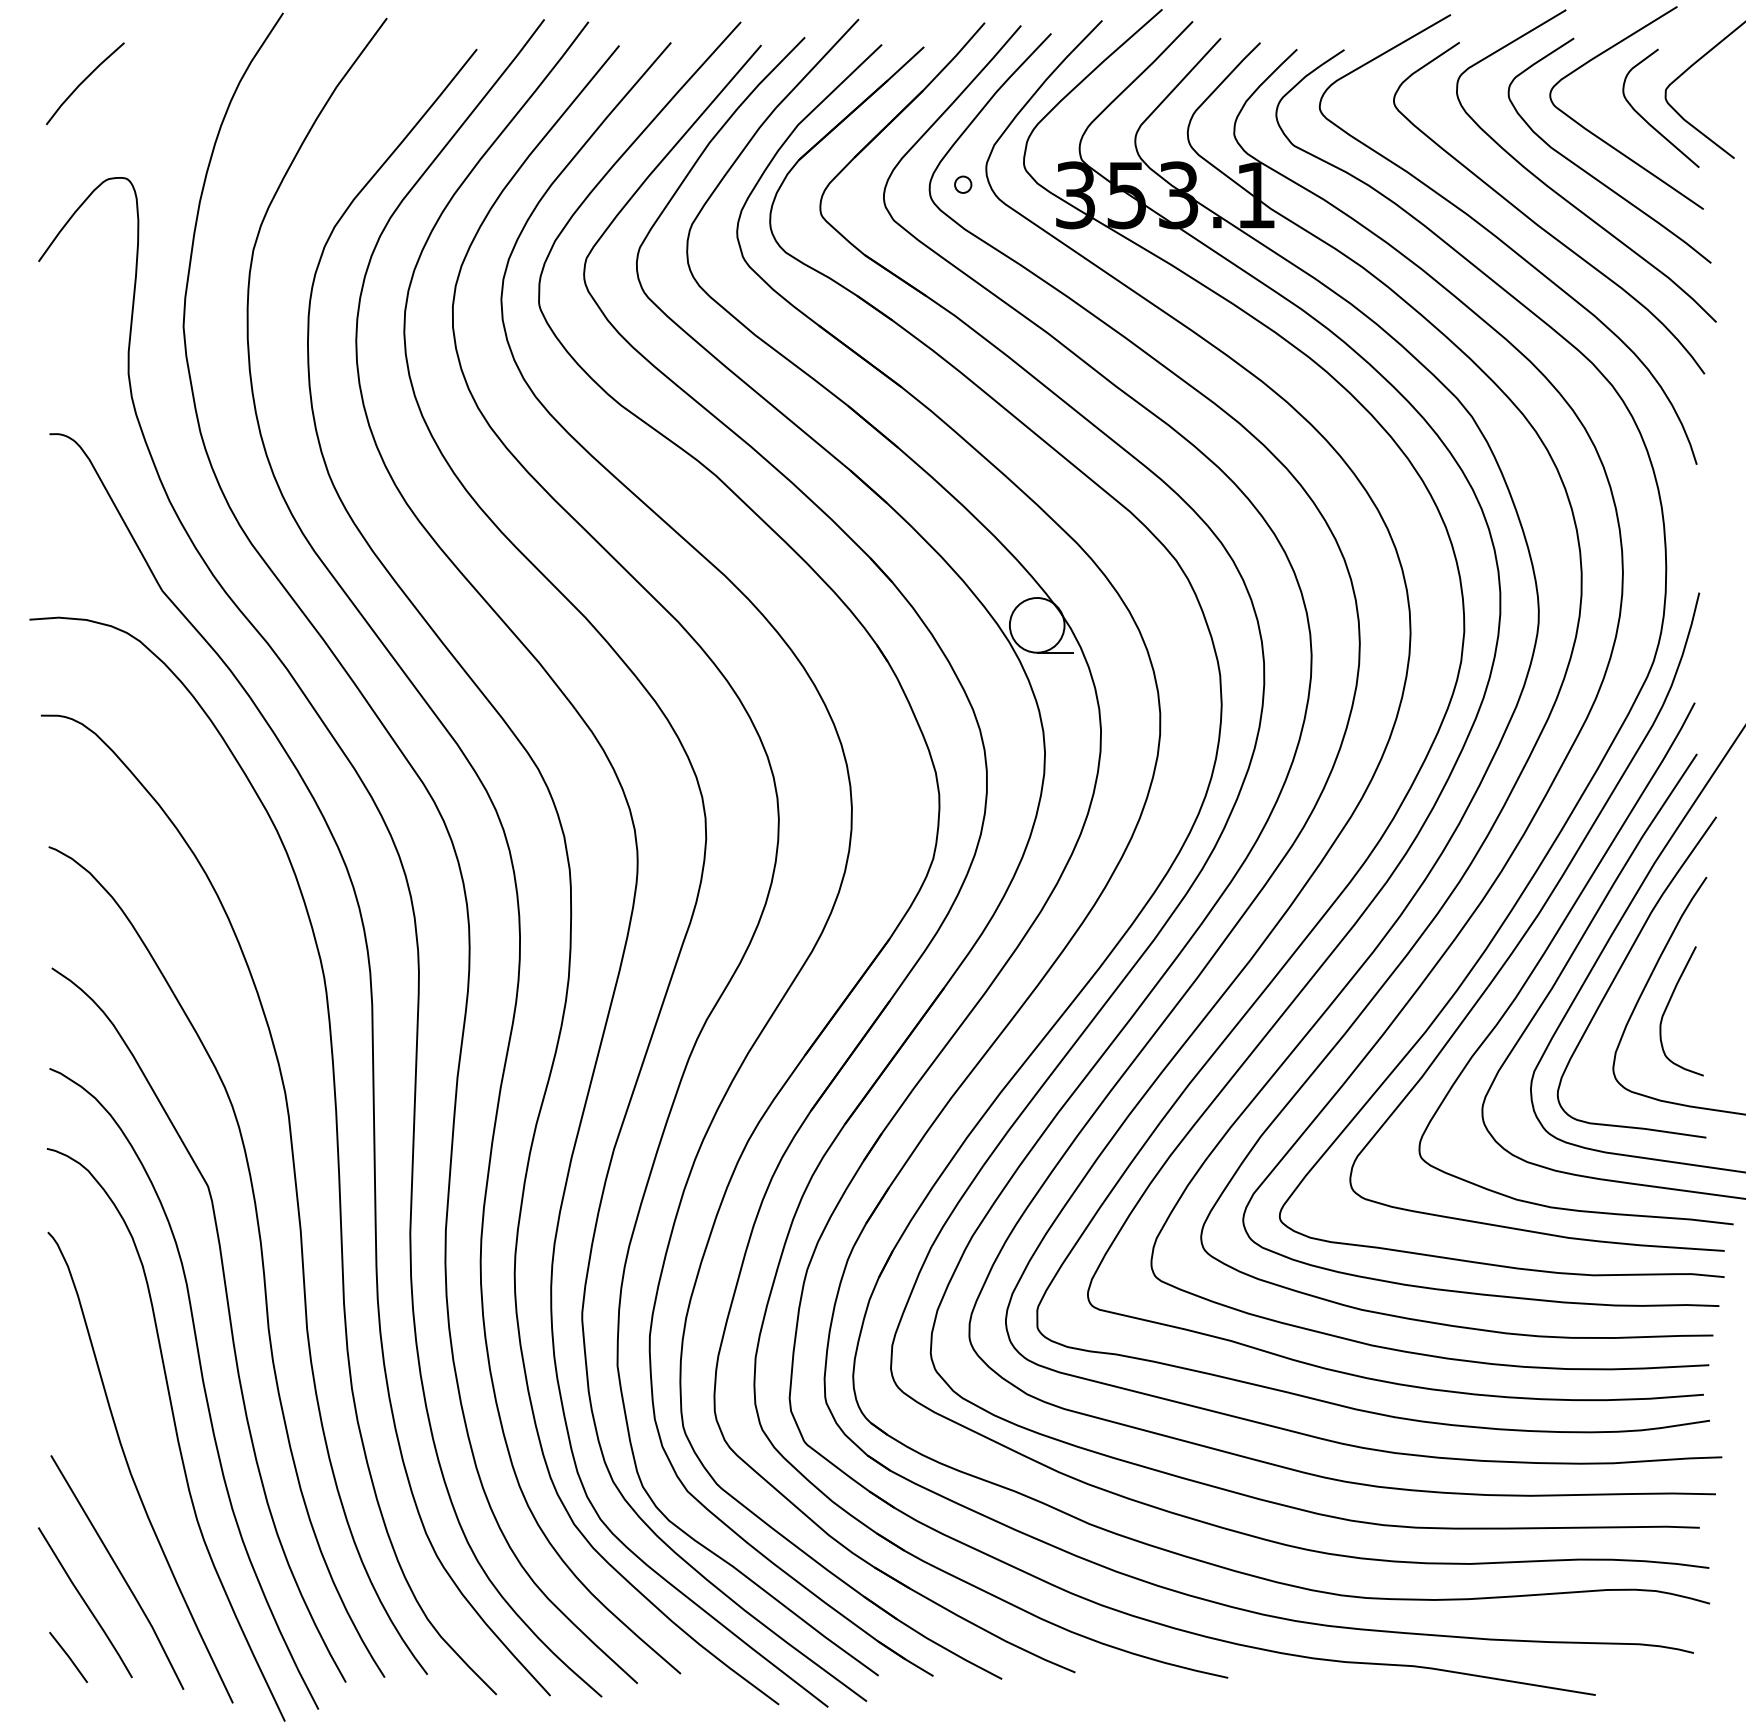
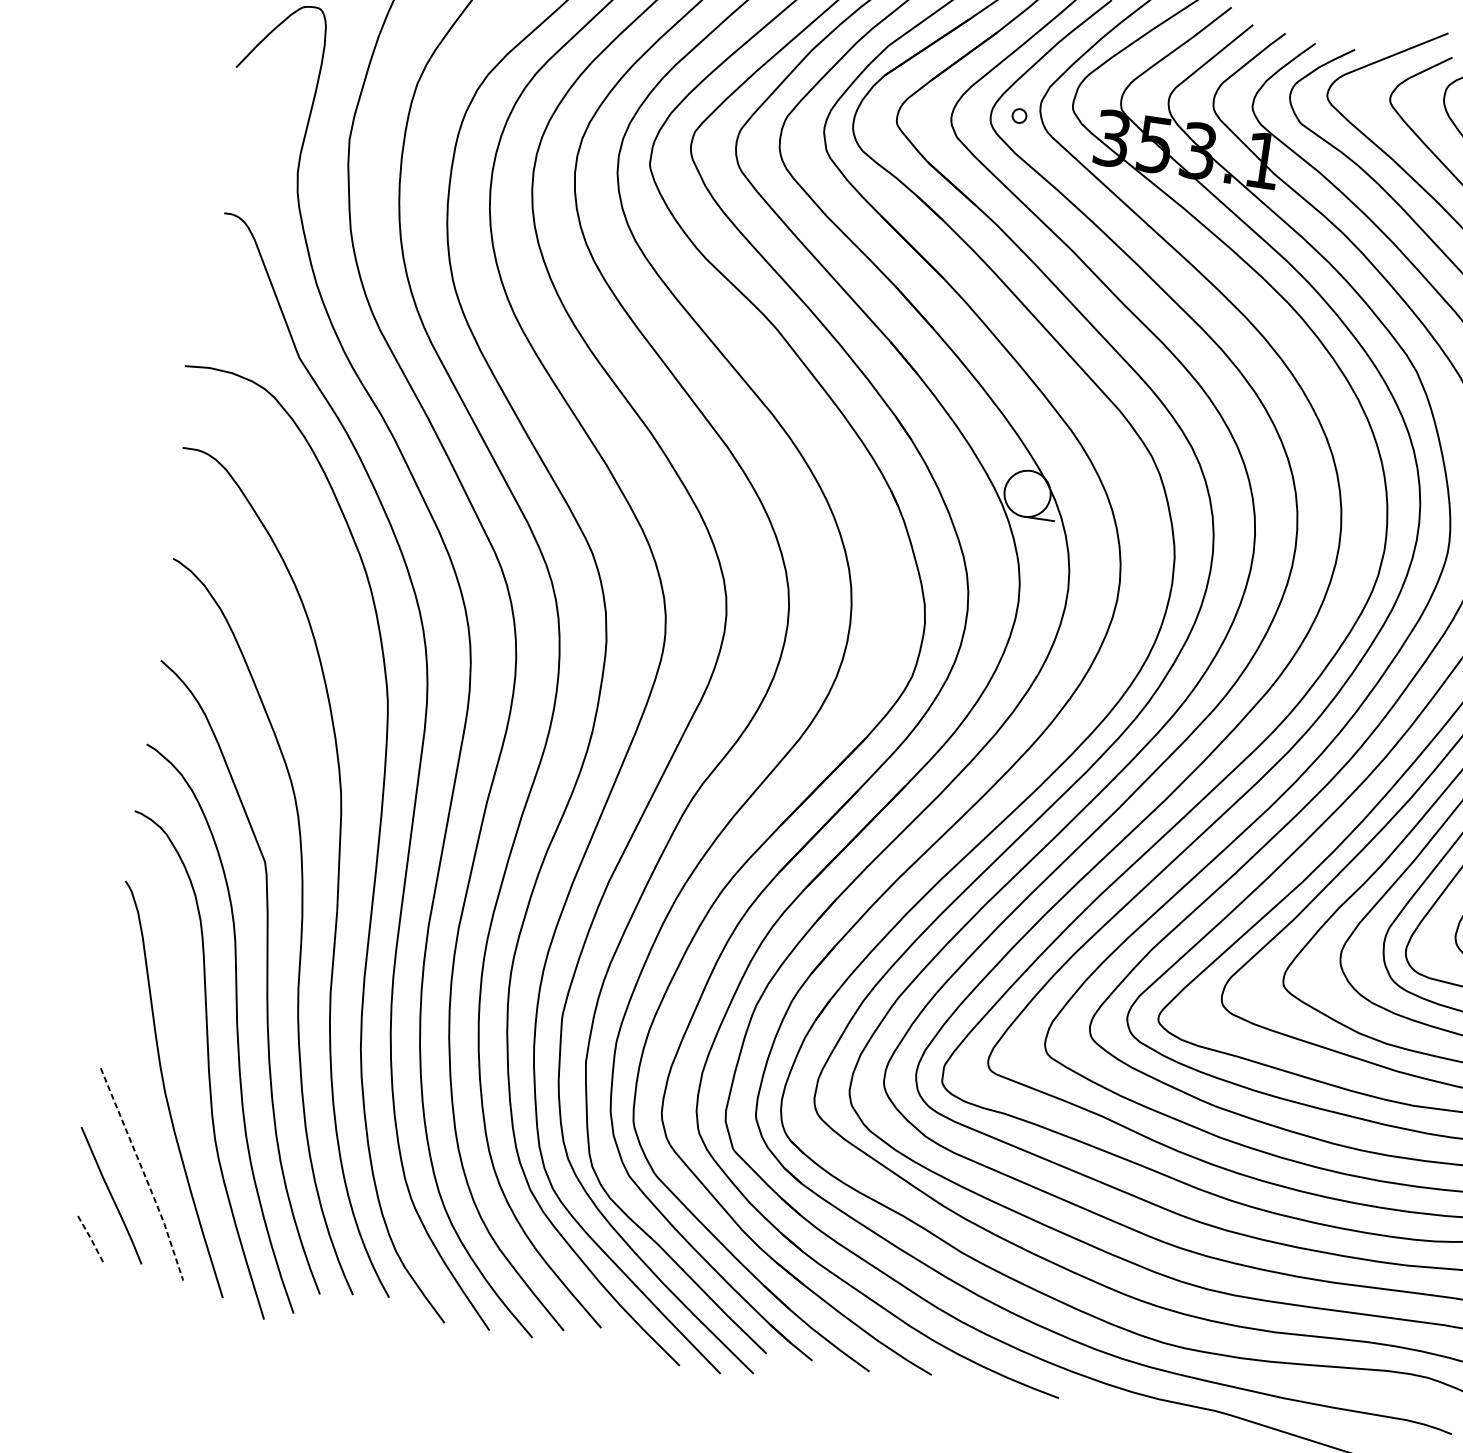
line: (120, 1572) -> (144, 1174), solid -> dashed
line: (68, 1656) -> (90, 1238), solid -> dashed

